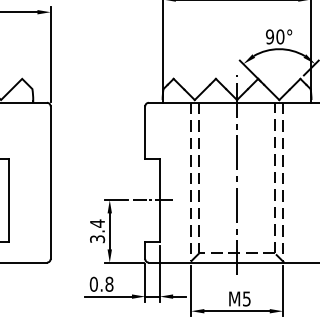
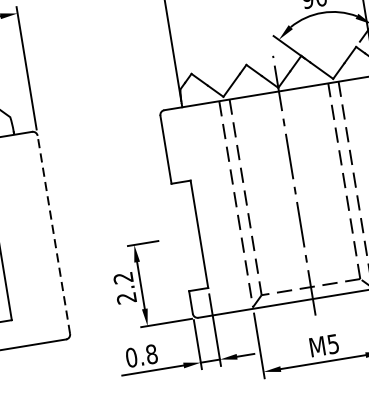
line: (50, 182) -> (53, 234), solid -> dashed
line: (152, 200) -> (189, 236), removed
text: (97, 231) -> (125, 288), 3.4 -> 2.2

